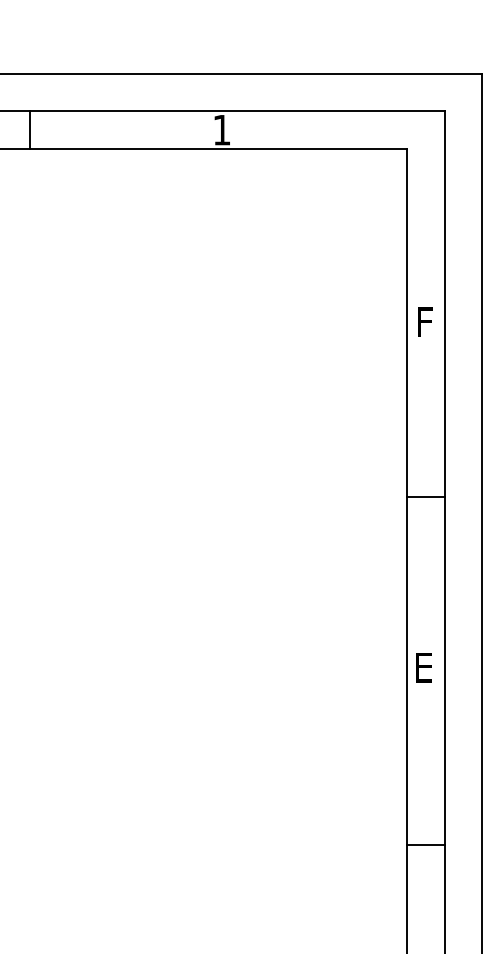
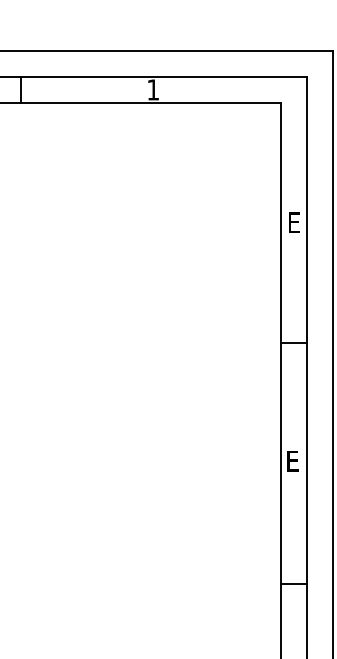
text: (427, 322) -> (295, 222), F -> E

